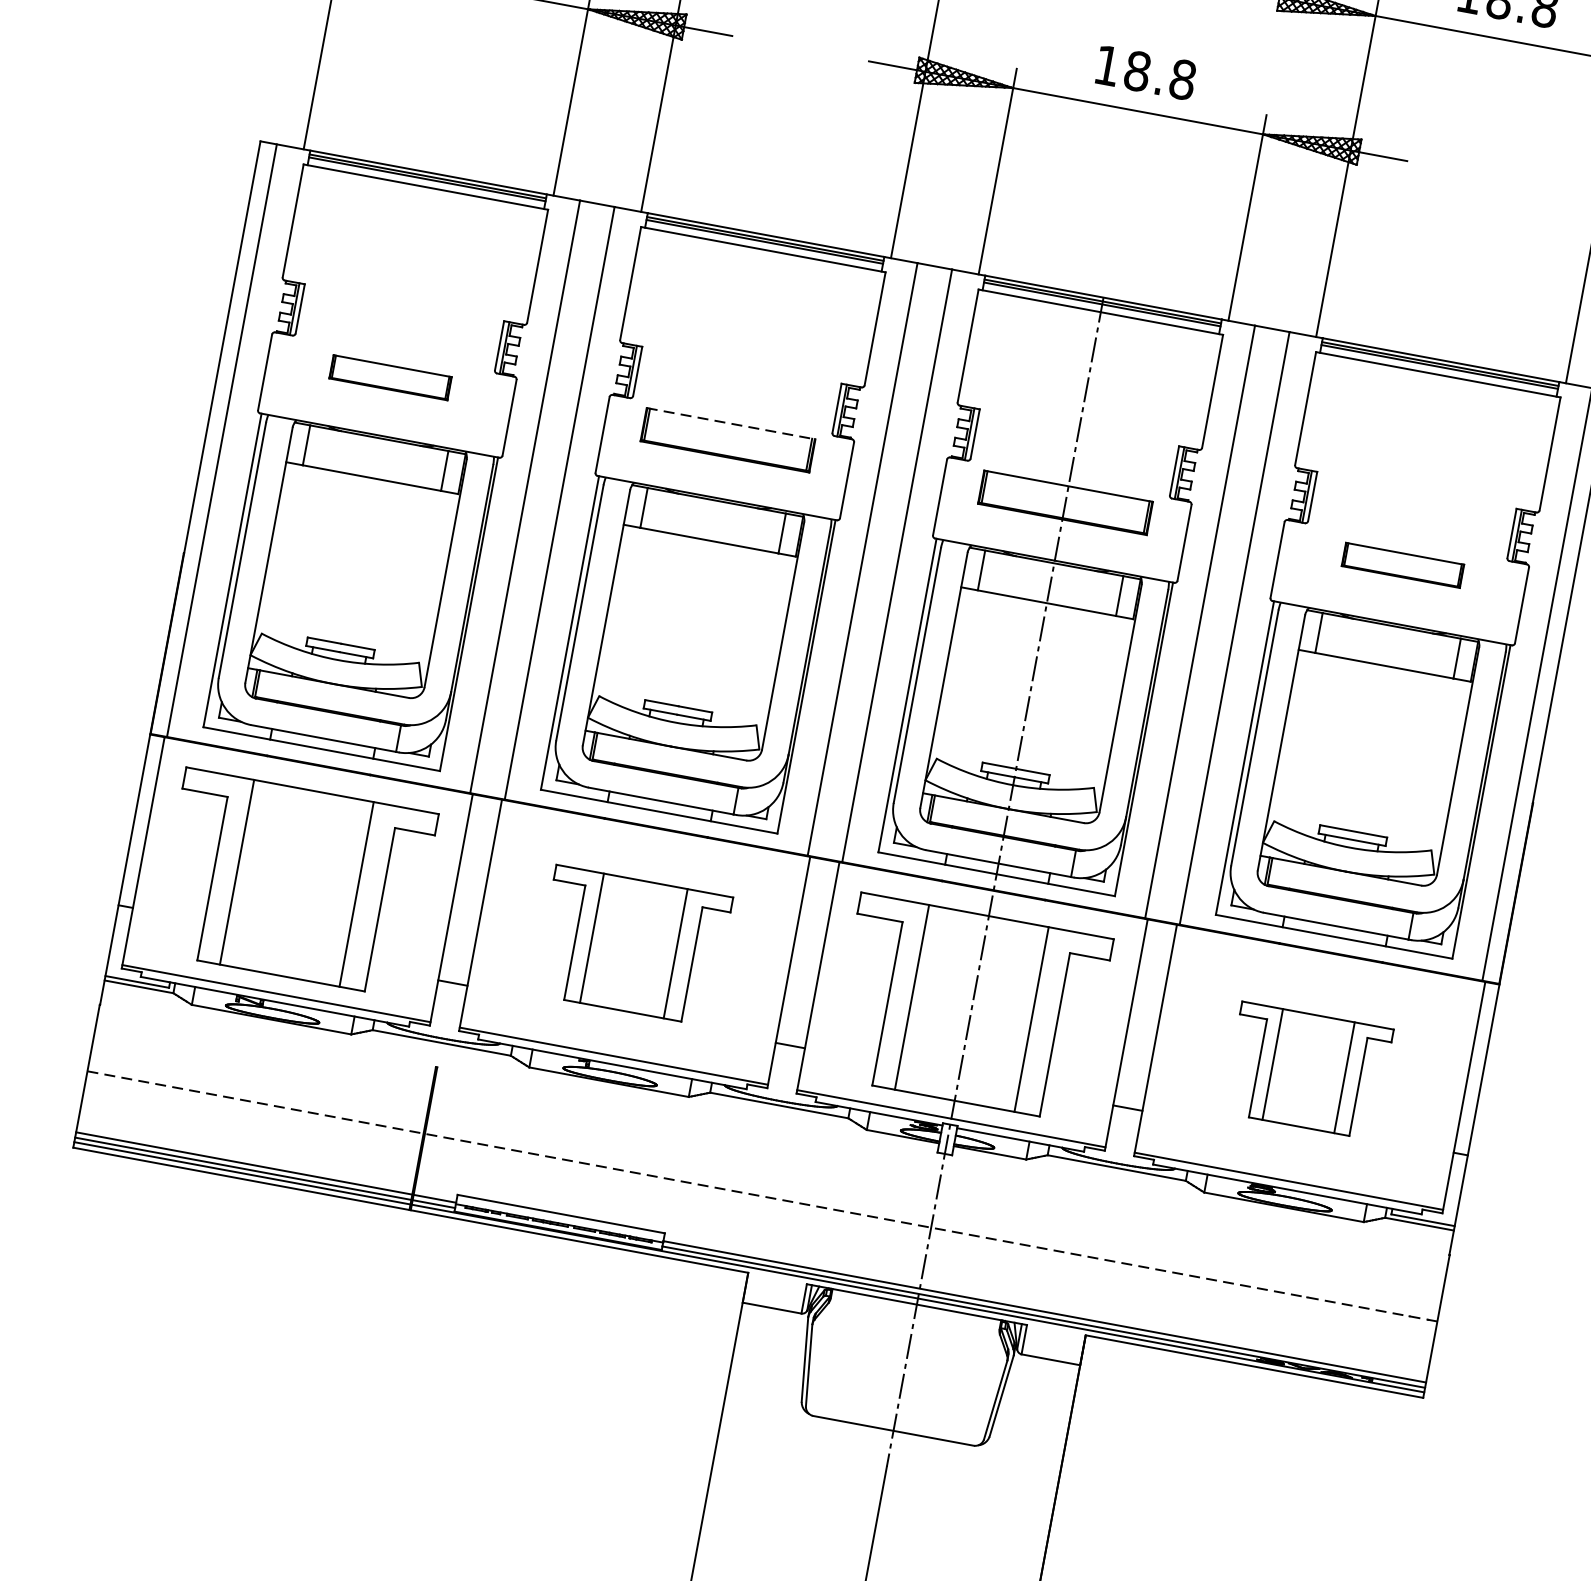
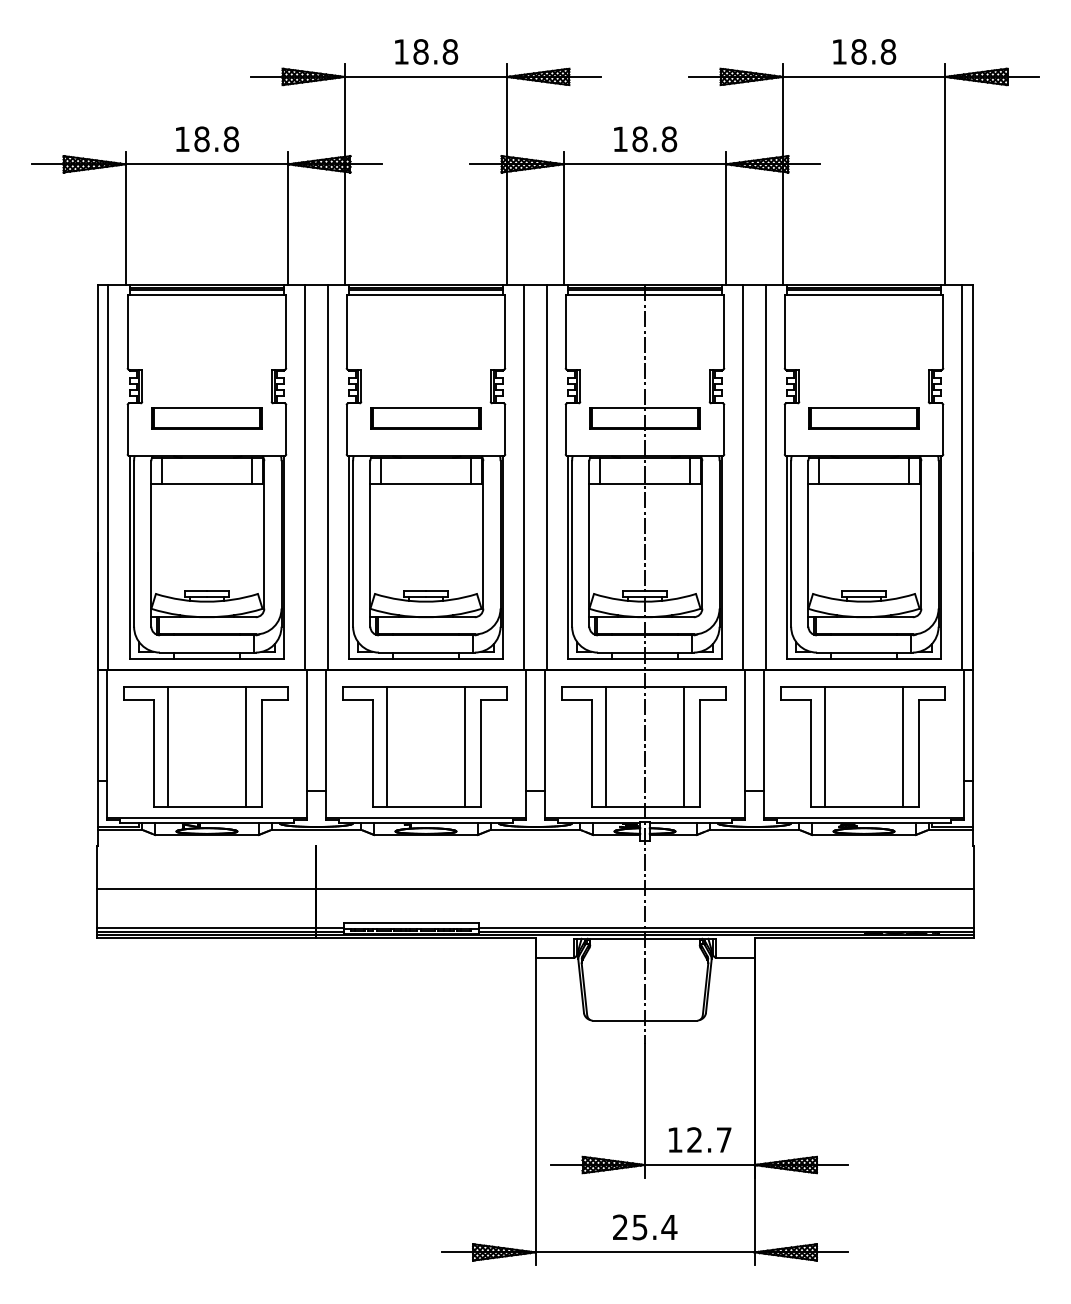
part: (389, 377) -> (206, 418), size x1.43
line: (730, 423) -> (425, 407), dashed -> solid
part: (1402, 565) -> (863, 418), size x1.43
part: (632, 945) -> (424, 746), size x1.43
part: (1306, 1070) -> (862, 746), size x1.67
line: (762, 1195) -> (535, 888), dashed -> solid

